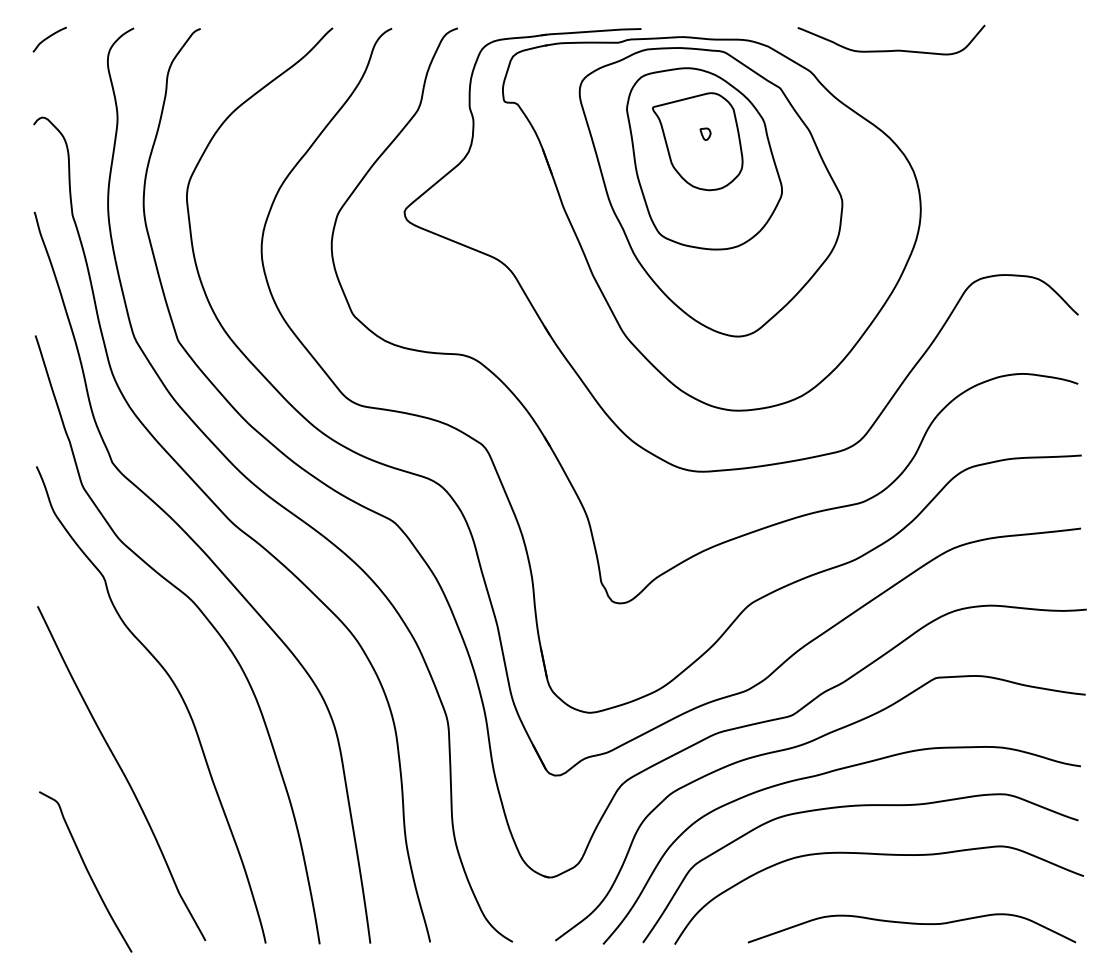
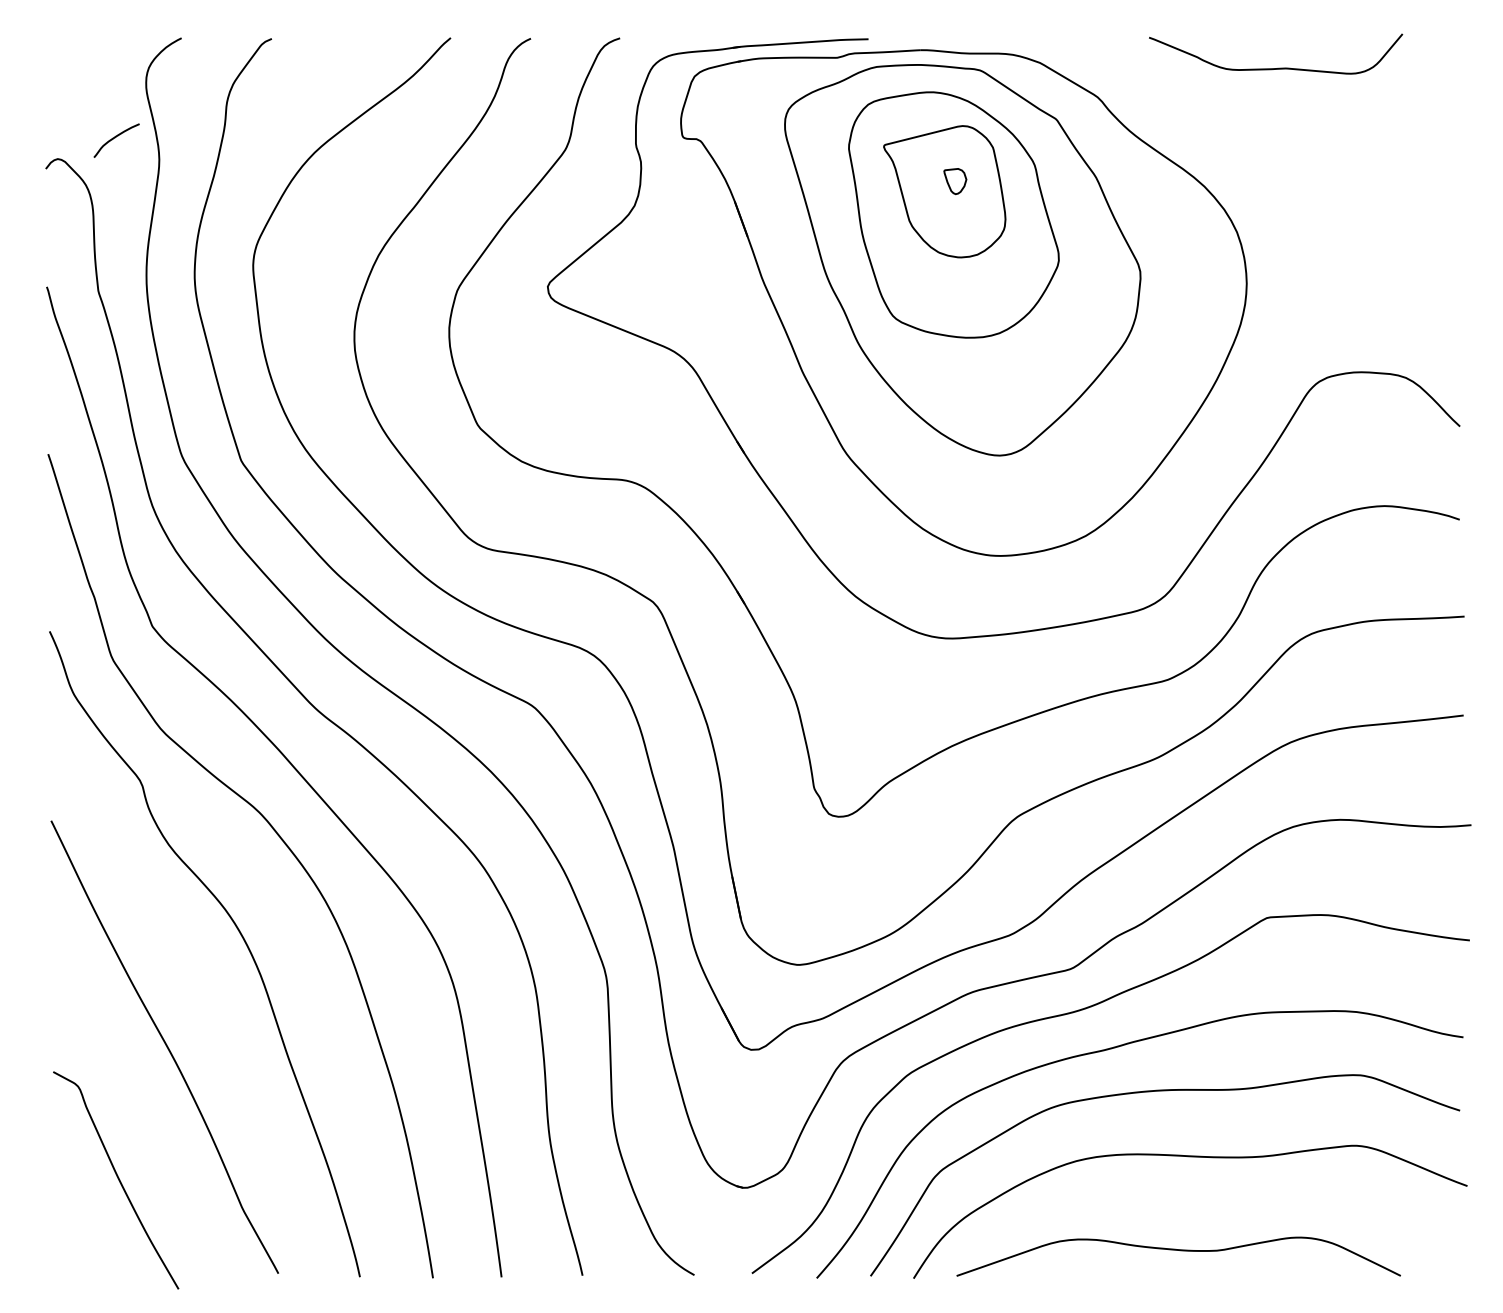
curve: (48, 38) -> (115, 138), moved
curve: (893, 49) -> (1278, 67), moved
part: (705, 134) -> (955, 181), size x1.6
curve: (913, 924) -> (1180, 1251), moved

